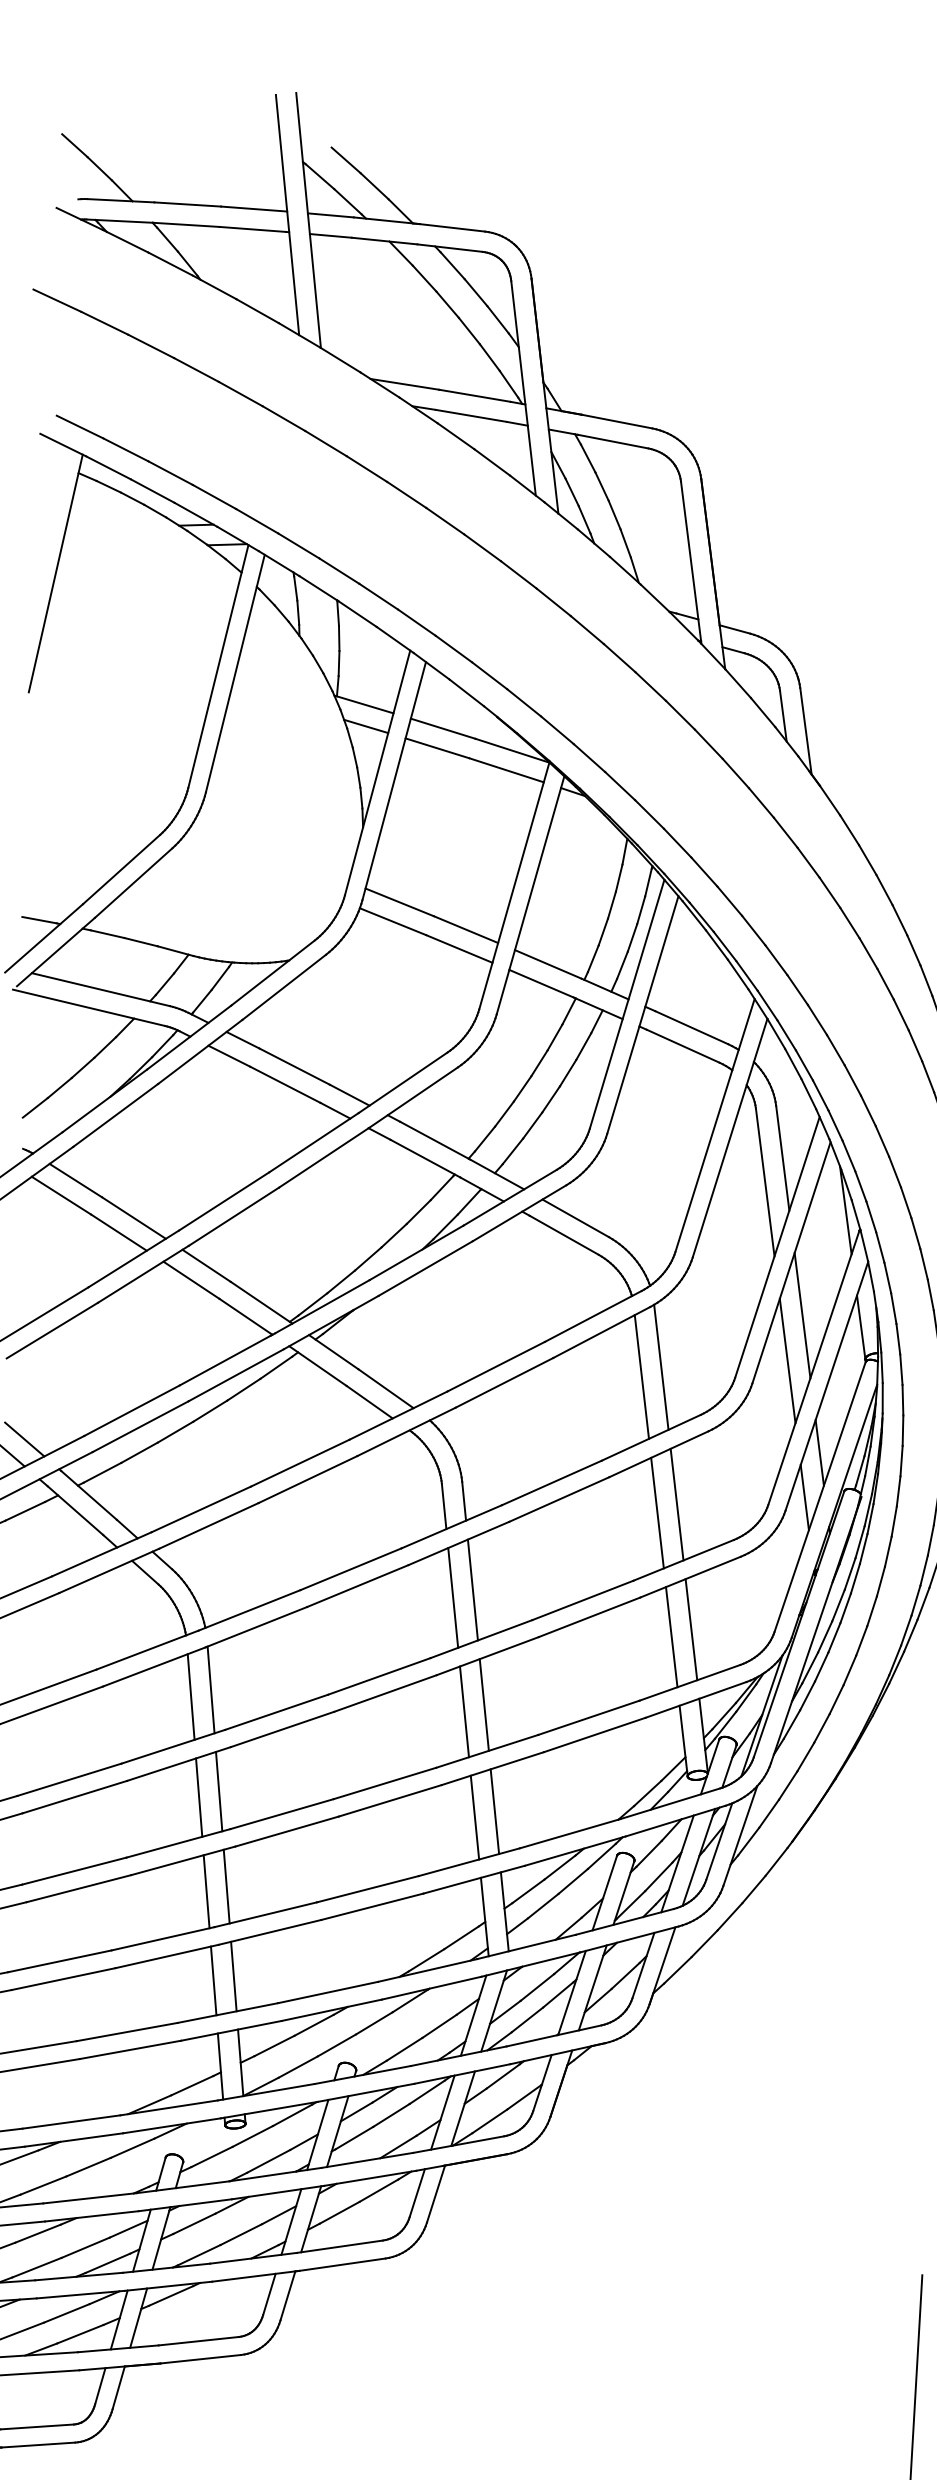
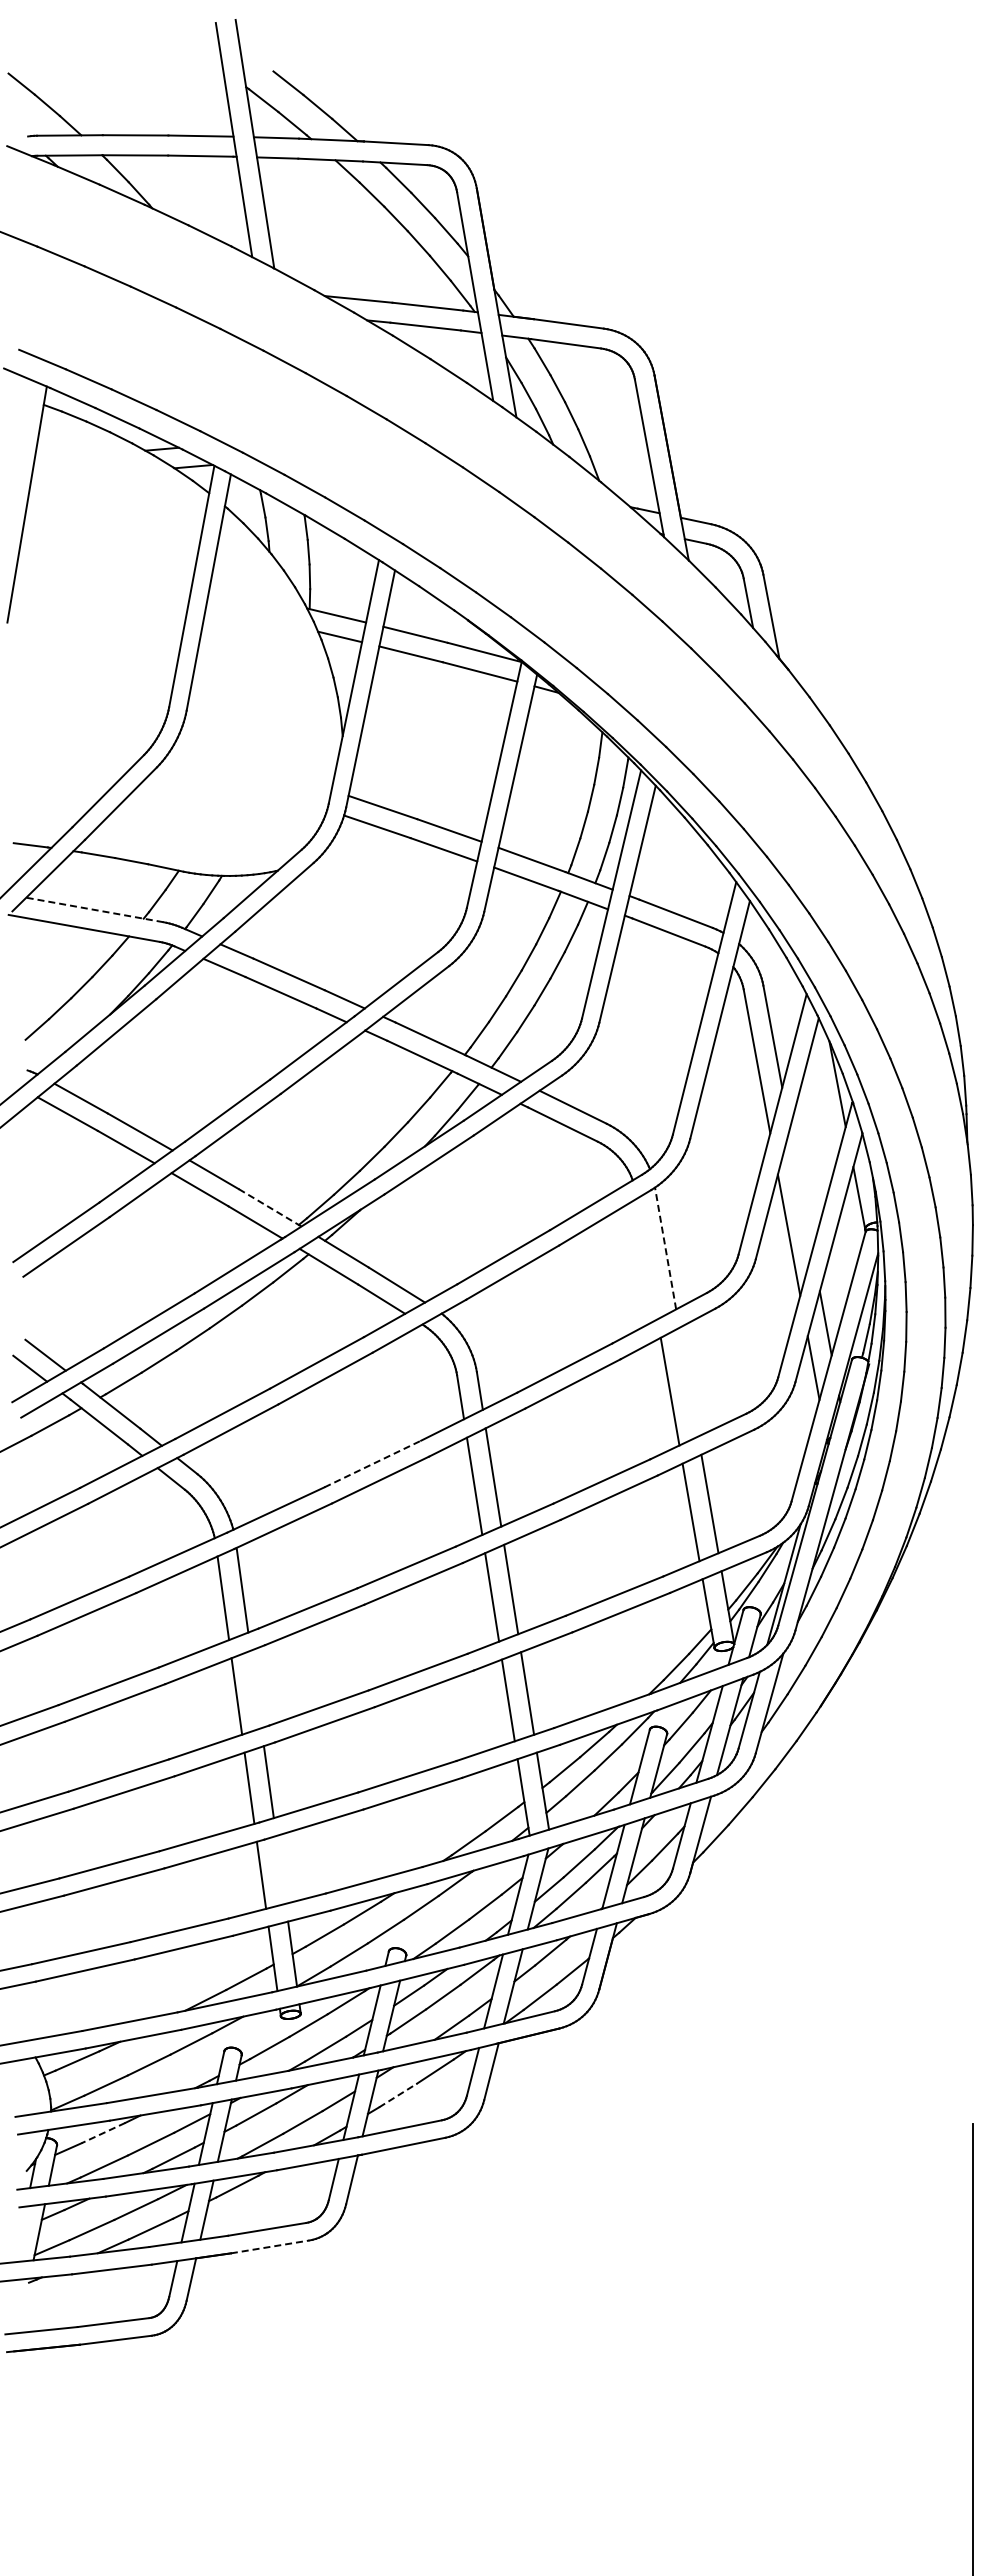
line: (100, 989) -> (94, 909), solid -> dashed
line: (262, 1302) -> (270, 1207), solid -> dashed
line: (801, 1315) -> (800, 1189), removed
line: (661, 1367) -> (665, 1248), solid -> dashed
line: (641, 1376) -> (646, 1258), removed
line: (676, 1503) -> (688, 1381), removed
line: (350, 1569) -> (372, 1464), solid -> dashed
line: (218, 1791) -> (255, 1689), removed
line: (233, 1976) -> (280, 1869), removed
line: (340, 2212) -> (398, 2095), solid -> dashed
line: (37, 2234) -> (103, 2133), solid -> dashed
line: (201, 2358) -> (270, 2246), solid -> dashed

